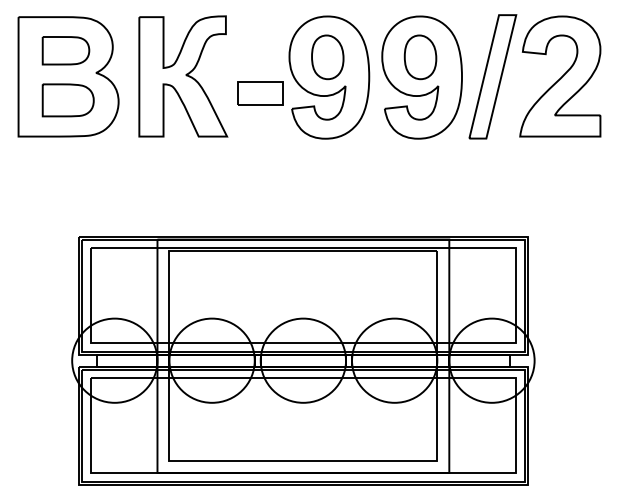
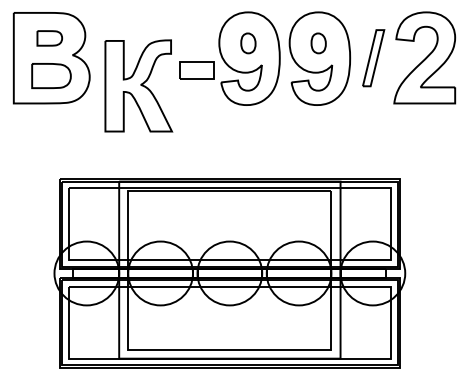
part: (65, 50) -> (49, 38), size x0.7
part: (327, 57) -> (248, 43), size x0.6
part: (420, 57) -> (318, 43), size x0.6
part: (183, 76) -> (138, 85), moved
part: (492, 76) -> (373, 57), size x0.6

